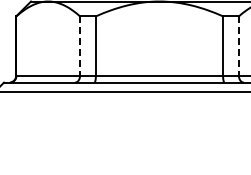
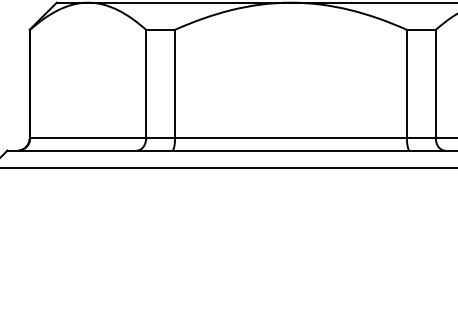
line: (80, 46) -> (146, 84), dashed -> solid
line: (238, 46) -> (435, 84), dashed -> solid

